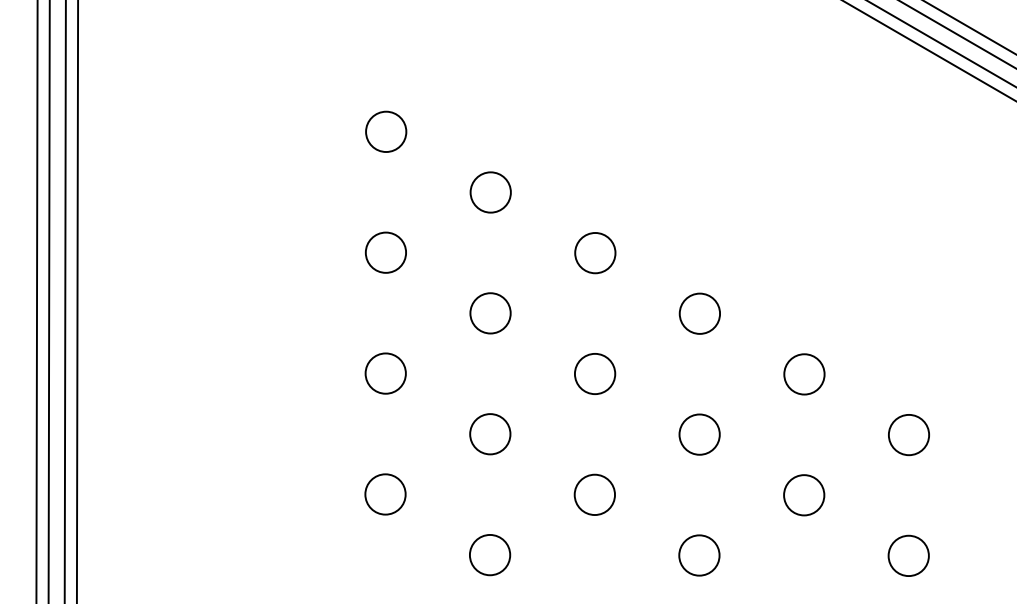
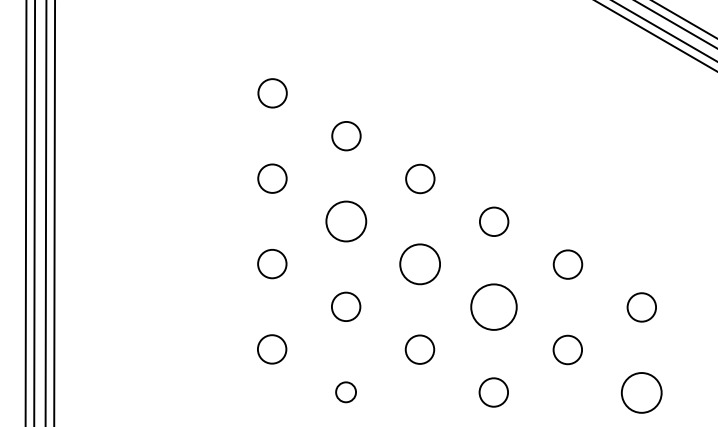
circle: (490, 313) -> (346, 221), size x1.4
circle: (594, 373) -> (419, 263), size x1.4
circle: (699, 434) -> (493, 307), size x1.6
circle: (490, 555) -> (346, 392), size x0.7
circle: (908, 555) -> (641, 392), size x1.4

